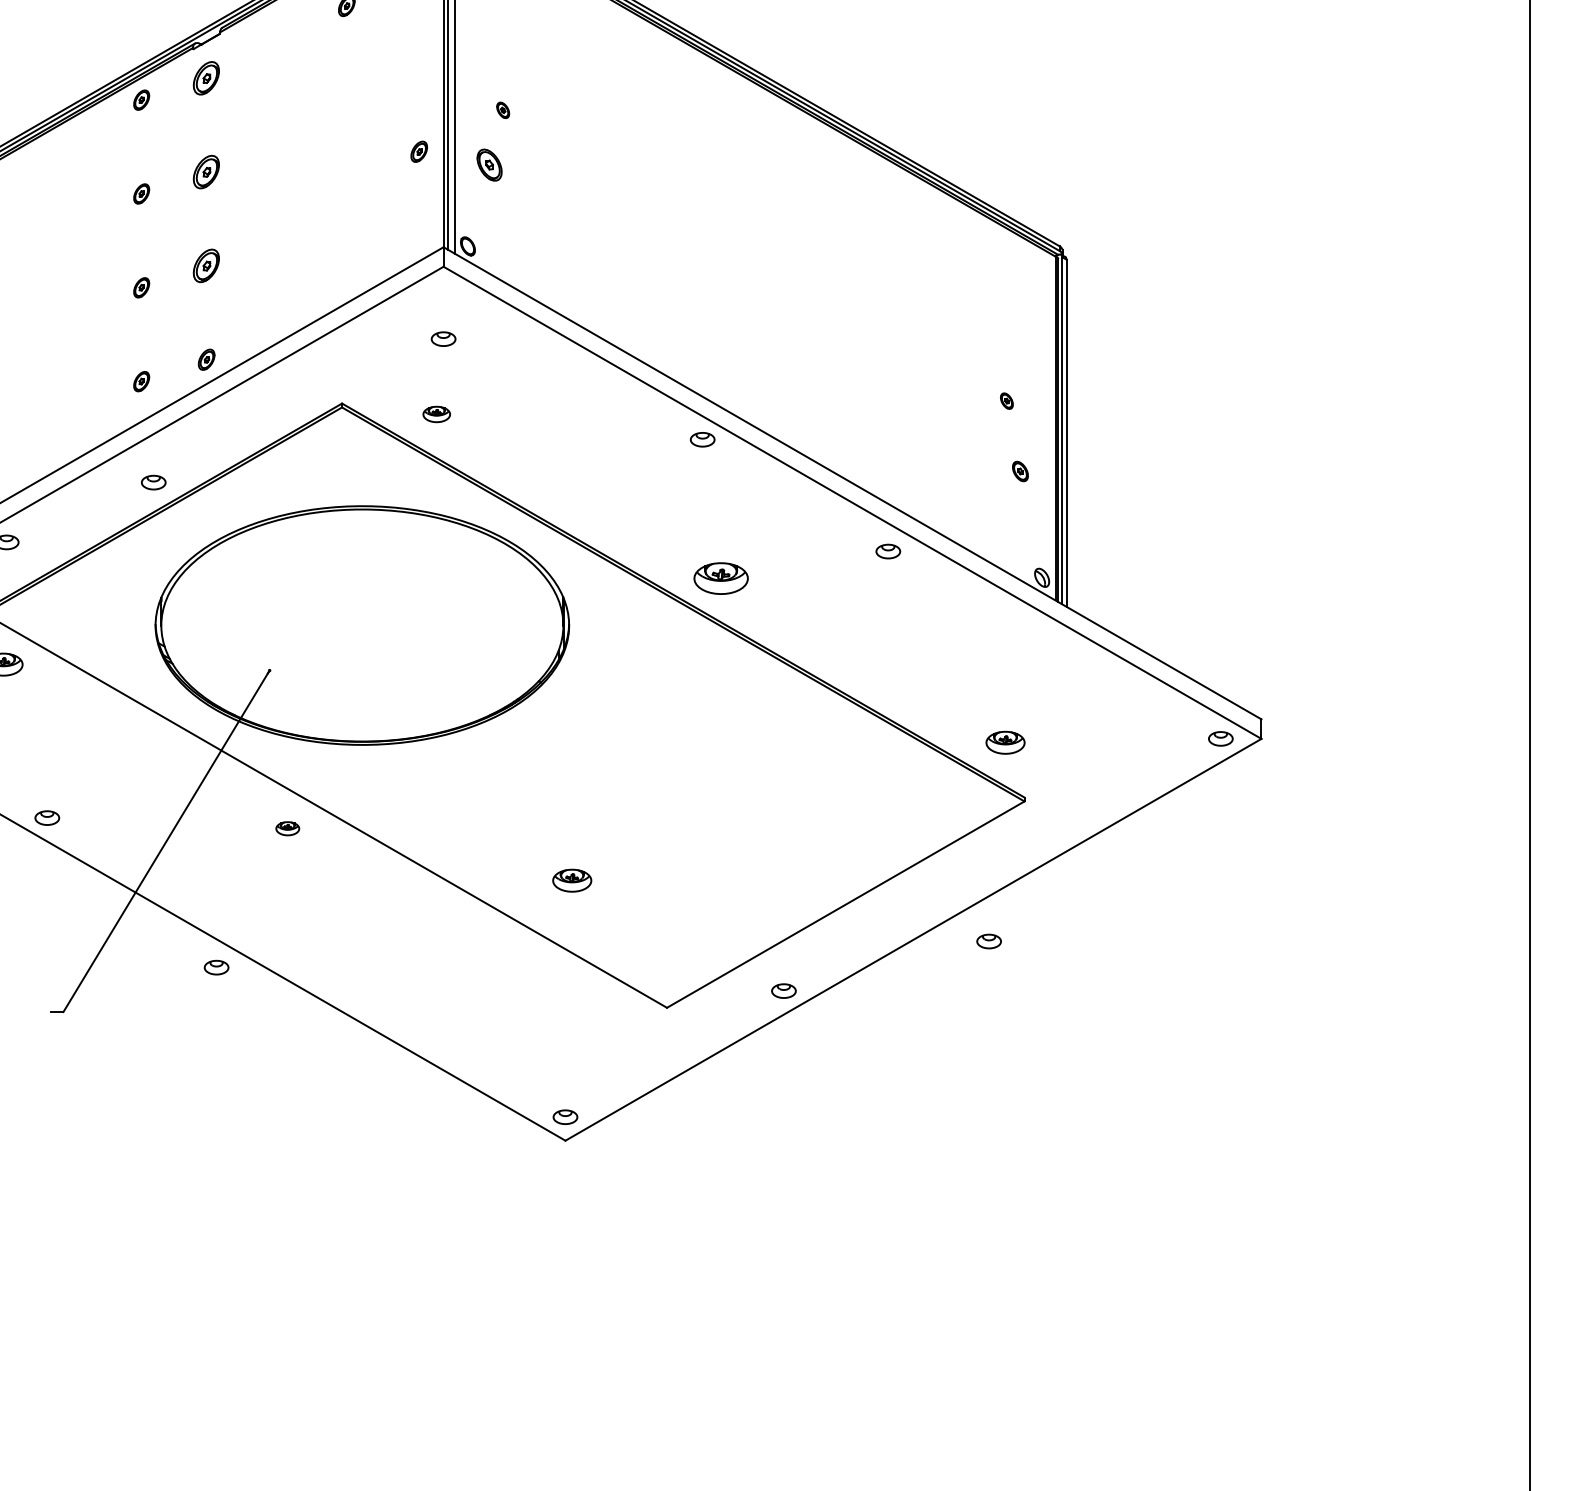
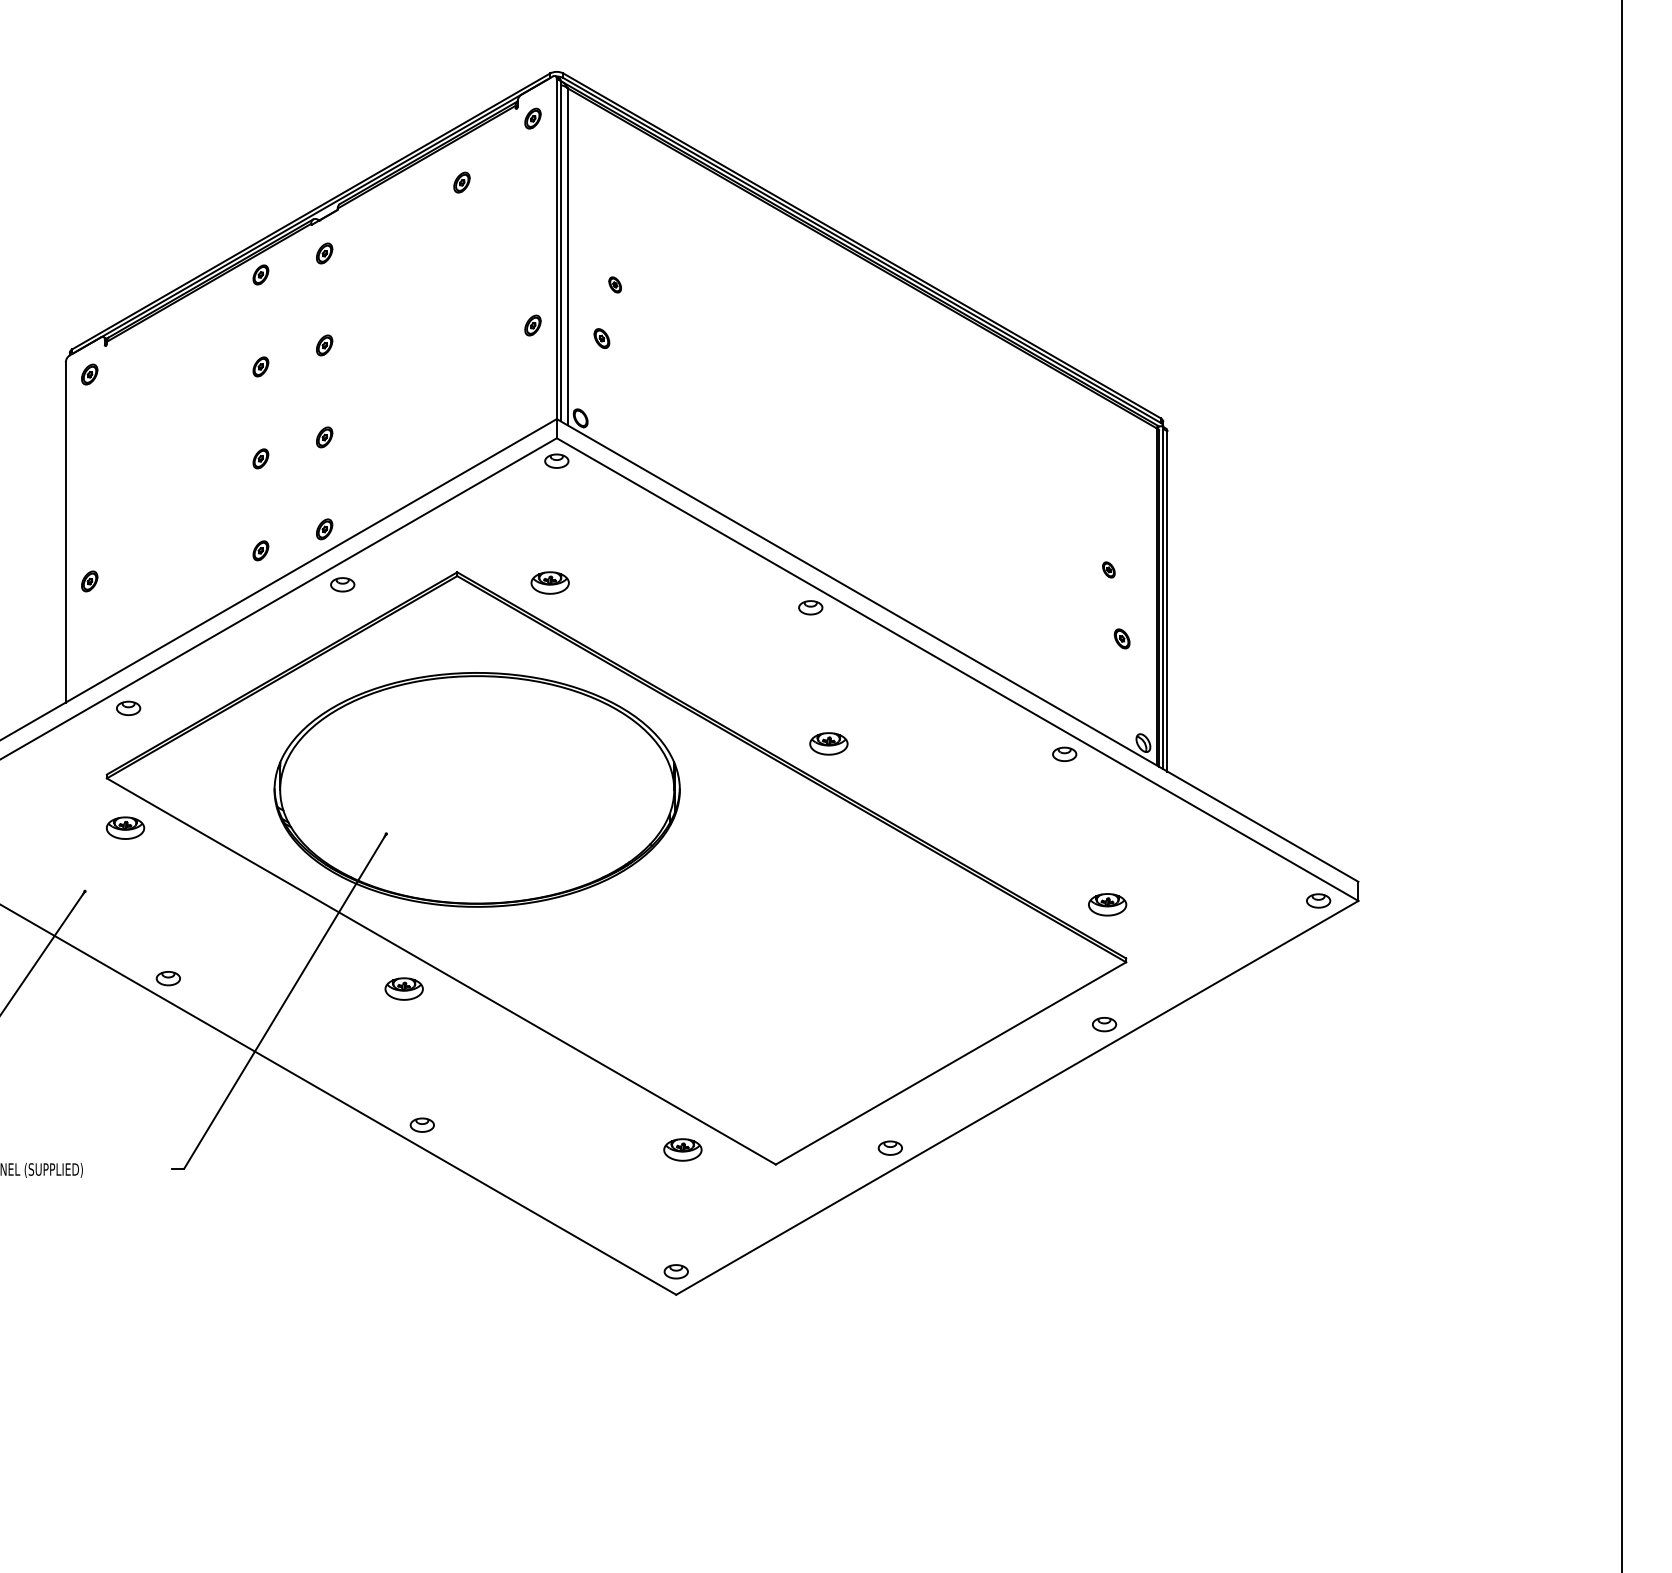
part: (206, 78) -> (324, 253), size x0.62
part: (489, 165) -> (601, 338), size x0.62
part: (206, 172) -> (324, 345), size x0.62
part: (206, 266) -> (324, 437), size x0.62
part: (443, 338) -> (556, 460), moved
part: (436, 413) -> (549, 582), size x1.43
part: (153, 482) -> (342, 584), moved
part: (888, 550) -> (1064, 753), moved
part: (720, 578) -> (828, 743), size x0.71
part: (287, 828) -> (403, 988), size x1.67
part: (571, 880) -> (682, 1149), moved
part: (989, 941) -> (1104, 1024), moved
part: (215, 966) -> (421, 1124), moved

